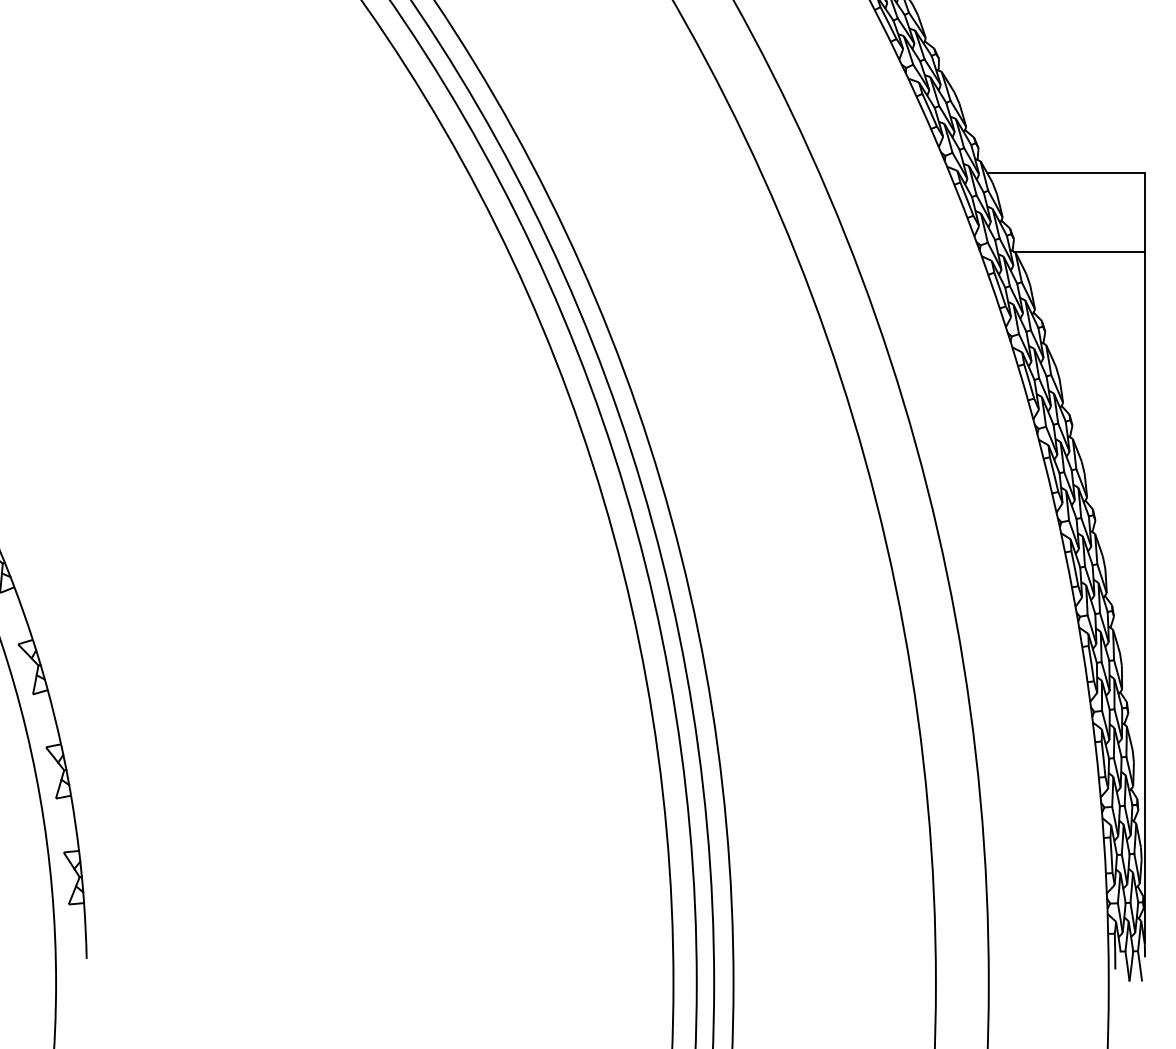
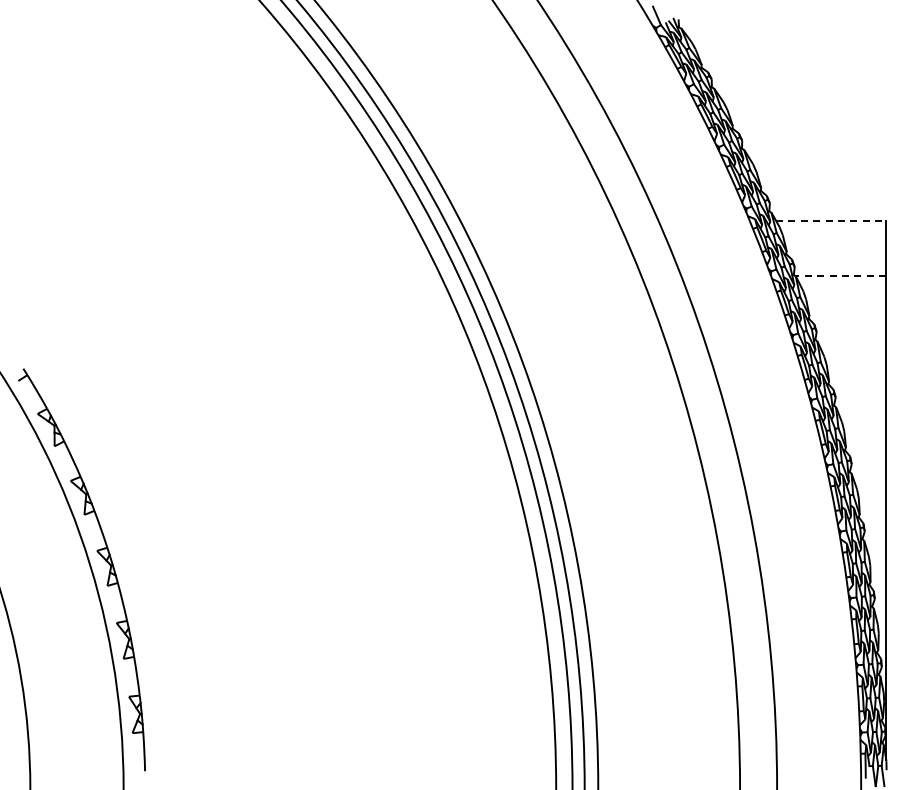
line: (1066, 172) -> (831, 220), solid -> dashed
line: (1079, 251) -> (840, 275), solid -> dashed

